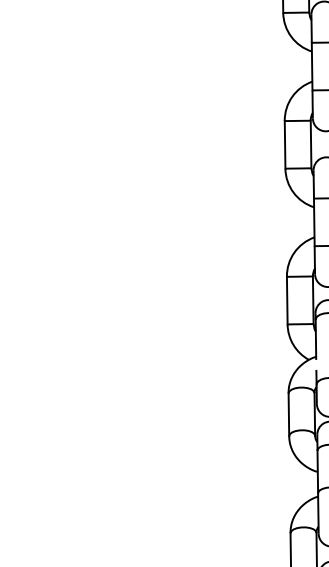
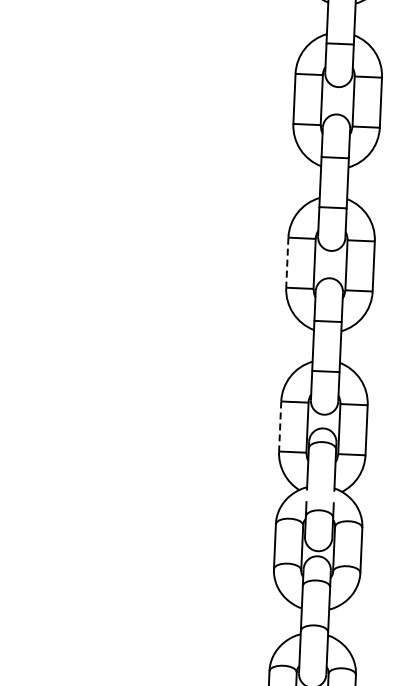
line: (285, 145) -> (287, 263), solid -> dashed
line: (287, 300) -> (280, 426), solid -> dashed

